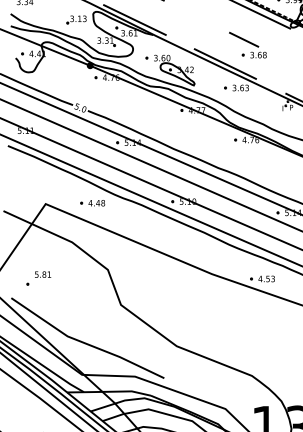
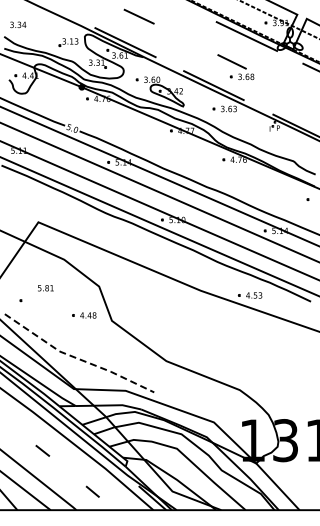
part: (92, 203) -> (84, 315), moved
text: (42, 274) -> (45, 288), moved
line: (84, 343) -> (76, 358), solid -> dashed

